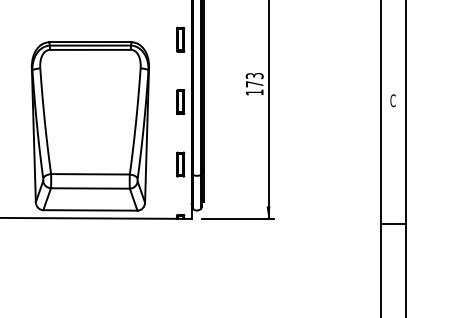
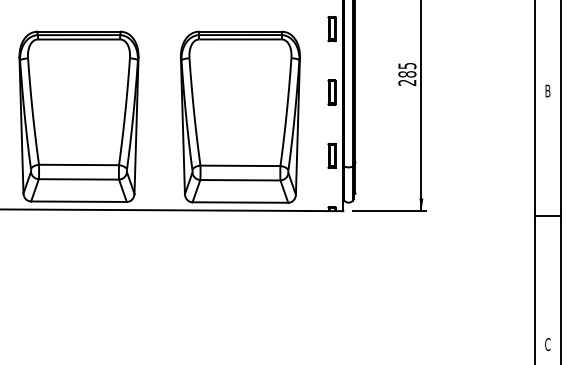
text: (254, 83) -> (407, 73), 173 -> 285
text: (392, 100) -> (547, 90), C -> B

